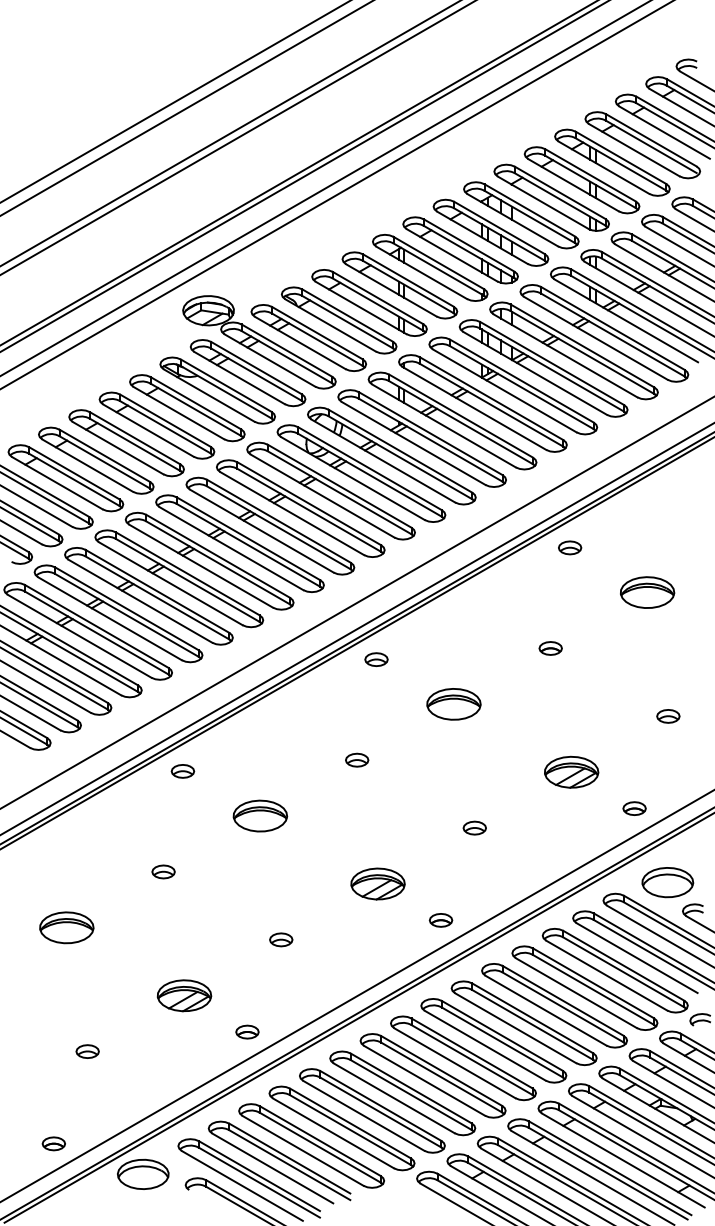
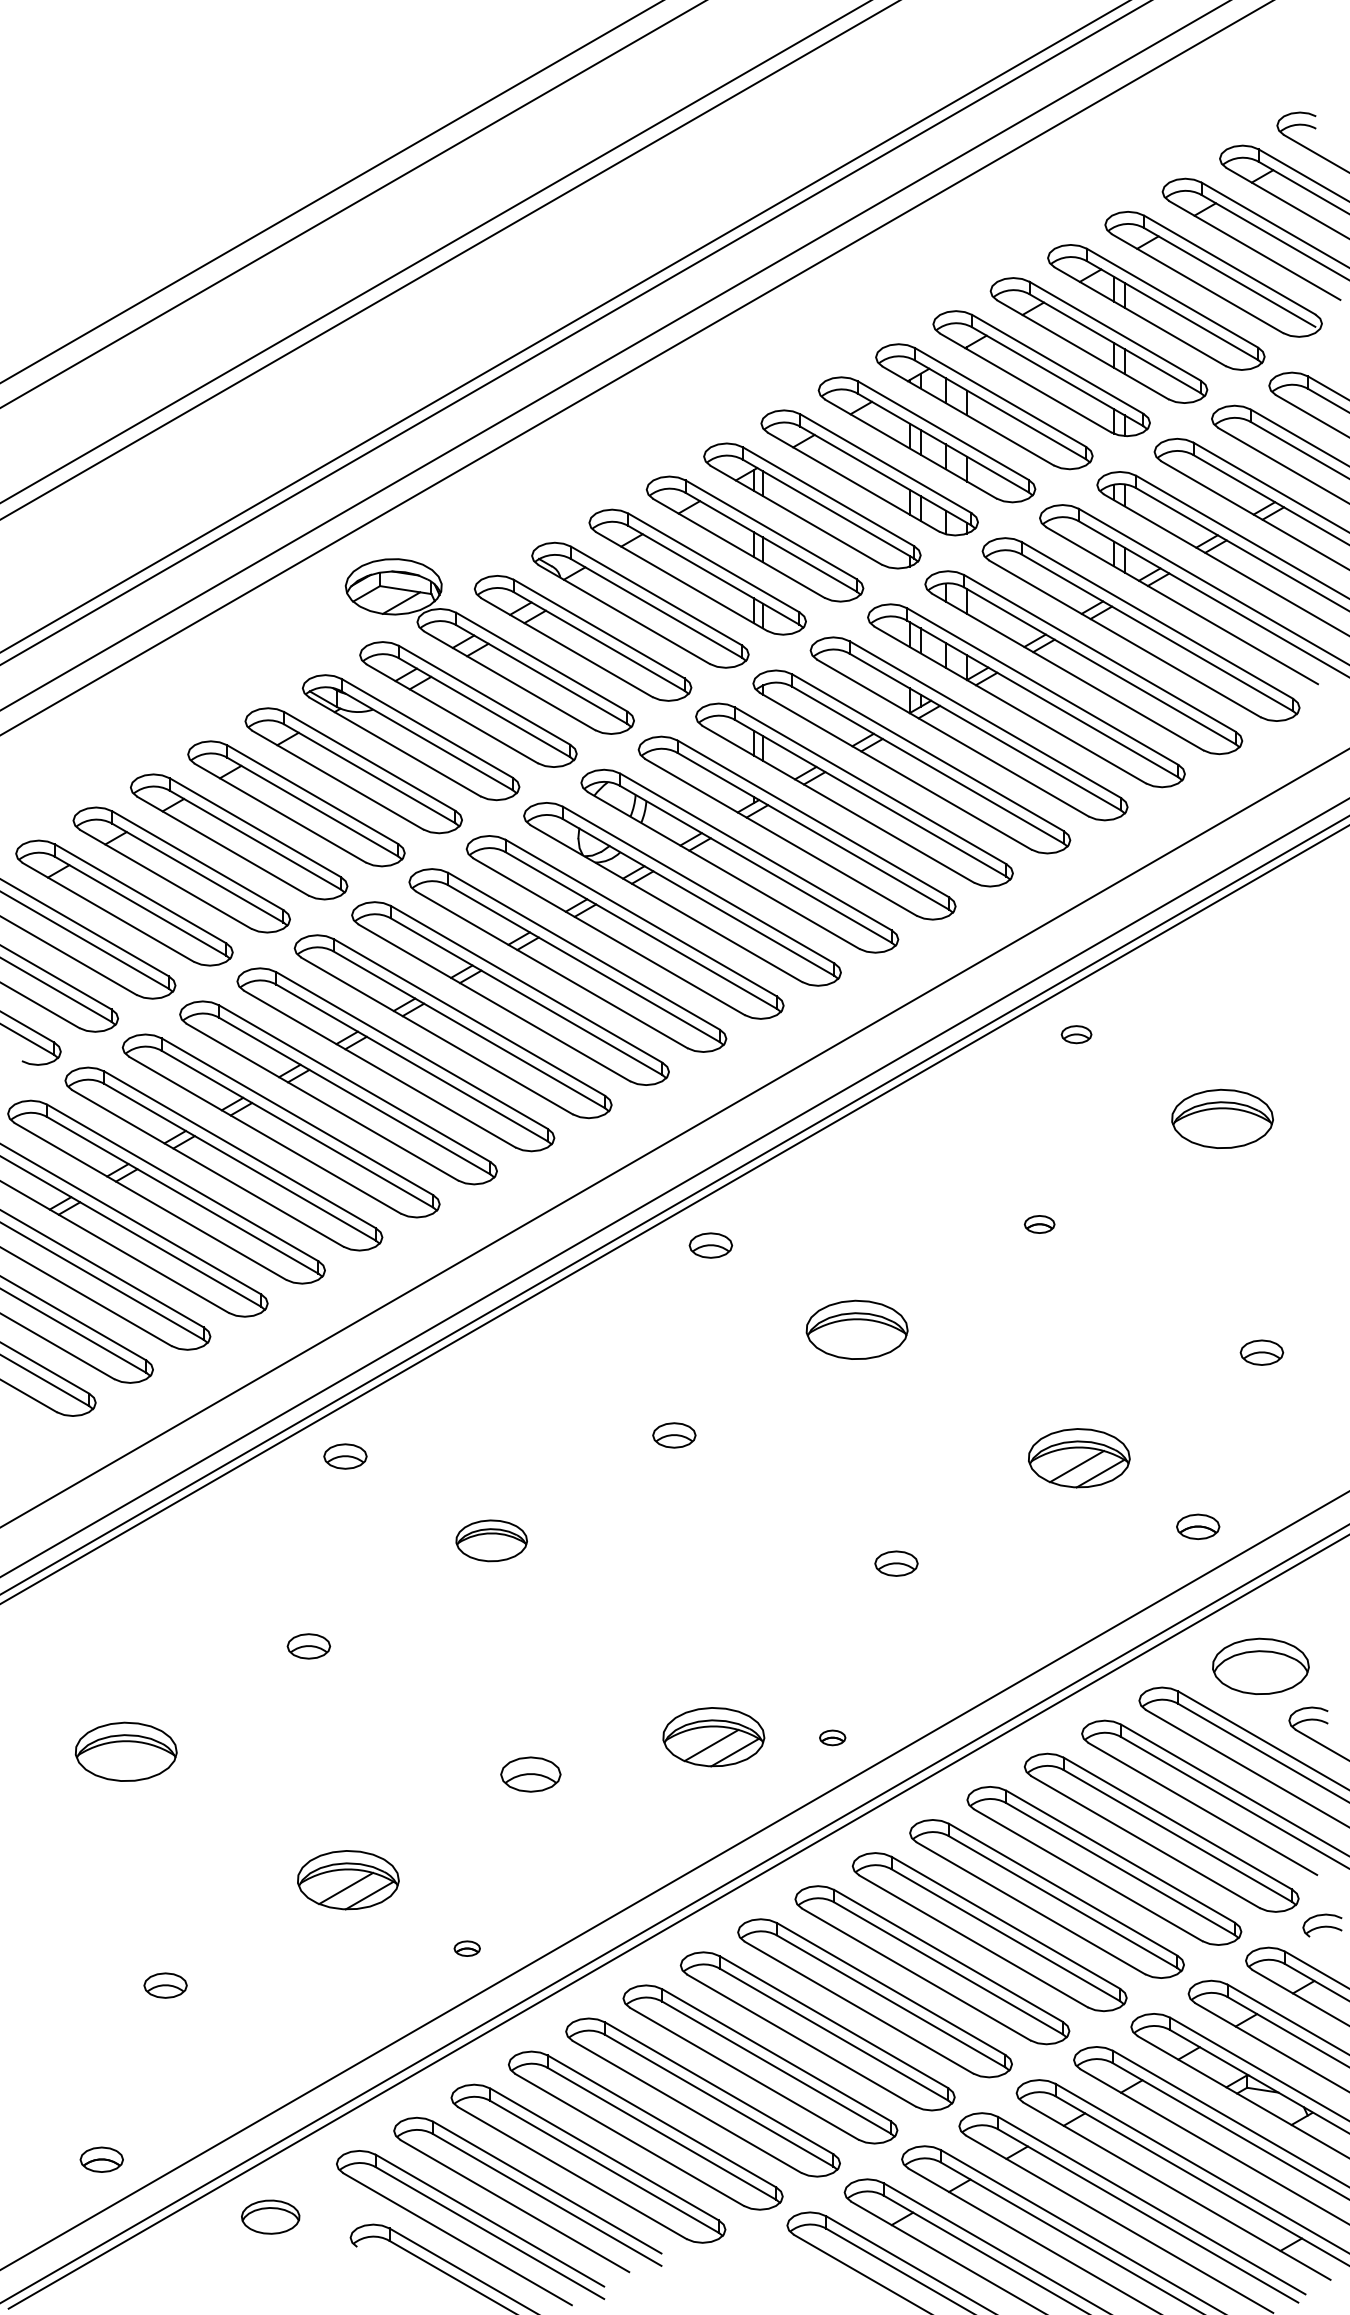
part: (570, 547) -> (1077, 1033), size x0.7
part: (550, 648) -> (1039, 1224), size x0.7
part: (260, 815) -> (491, 1539), size x0.7
part: (377, 883) -> (712, 1736), moved
part: (440, 920) -> (831, 1738), size x0.6
part: (281, 939) -> (531, 1773), size x1.4
part: (247, 1031) -> (467, 1947), size x0.6
part: (143, 1173) -> (270, 2215), size x0.6

